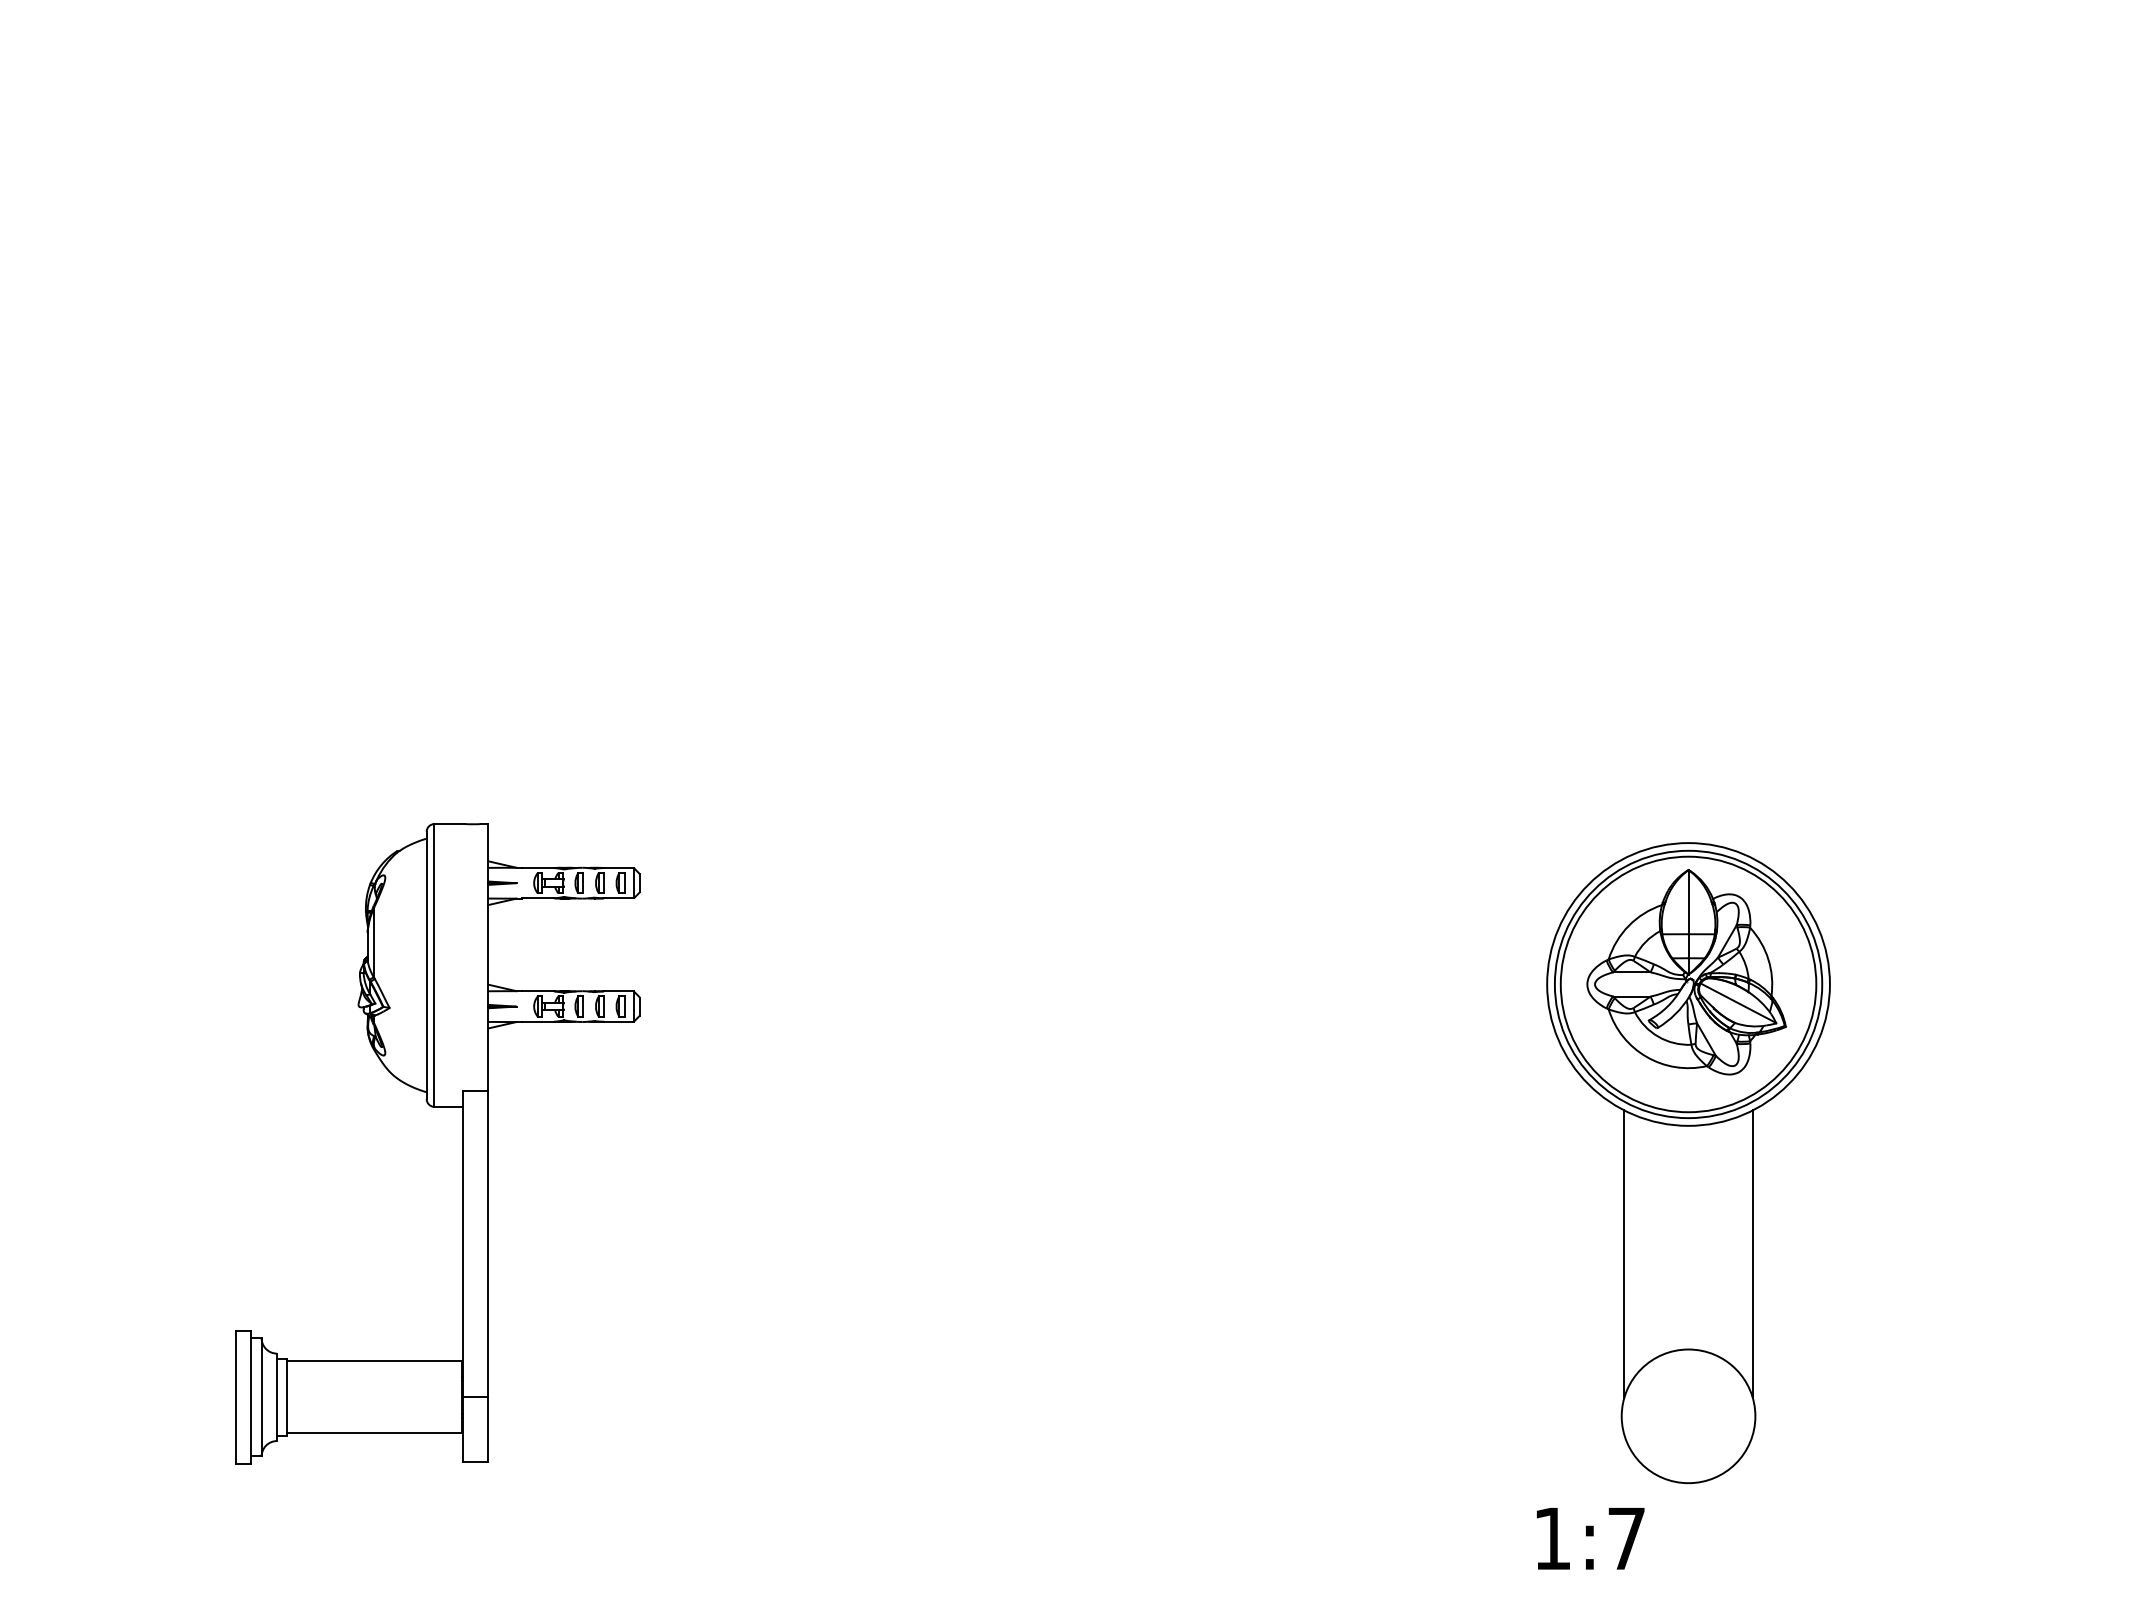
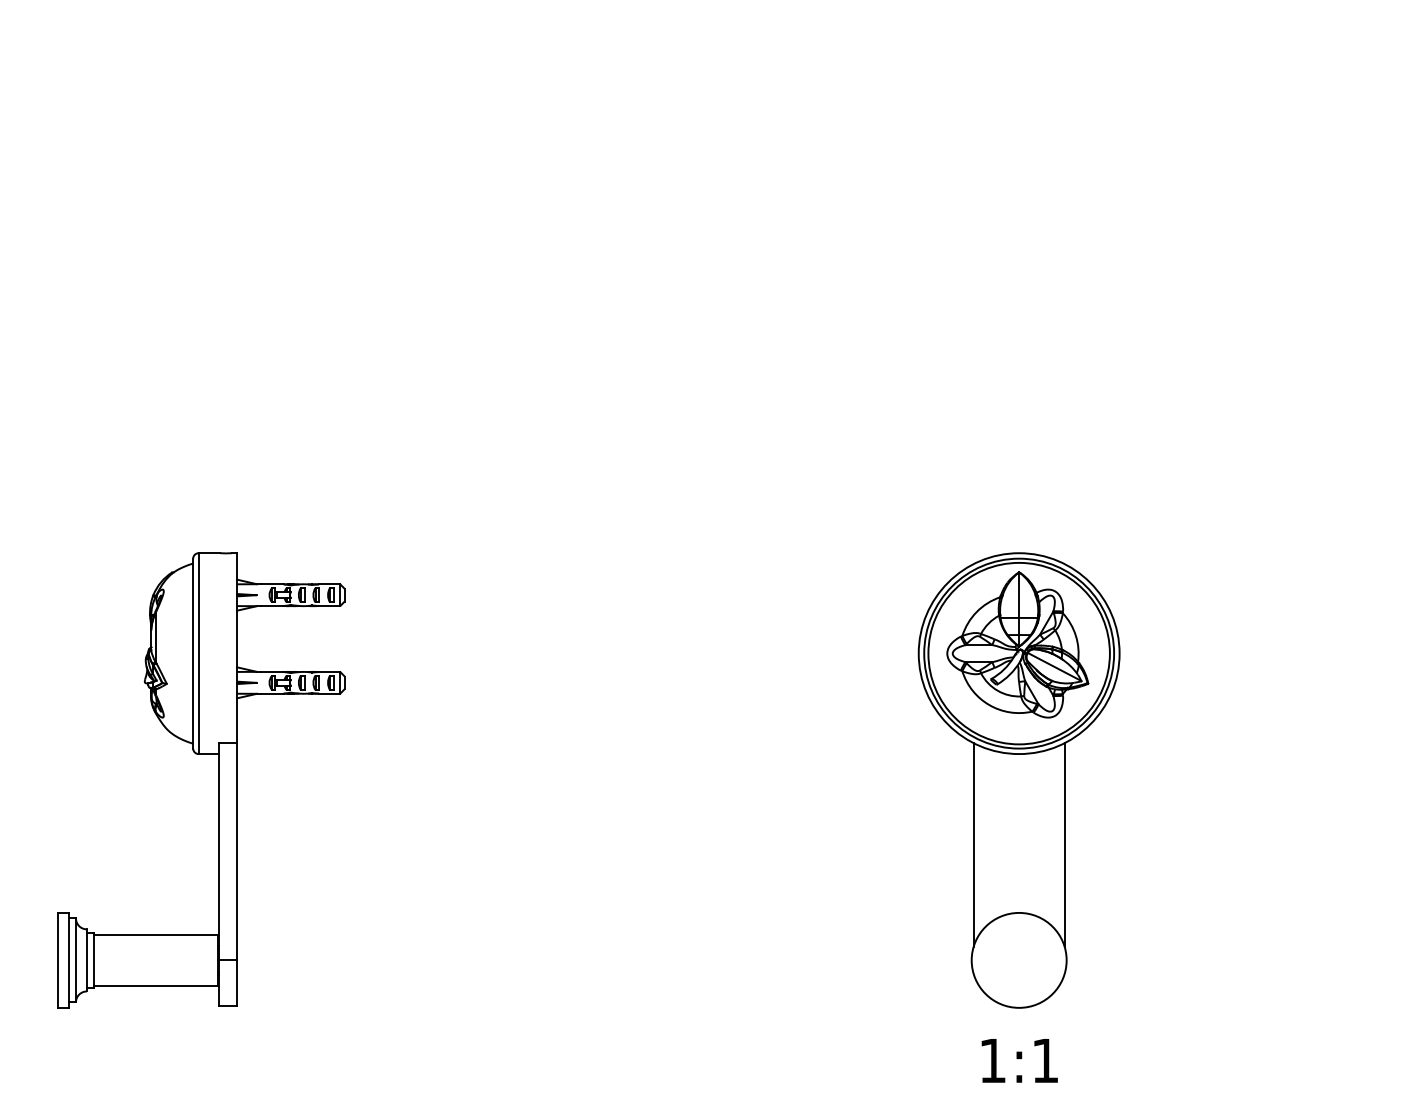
part: (1688, 1163) -> (1019, 780), moved
text: (1626, 1538) -> (1045, 1060), 1:7 -> 1:1

